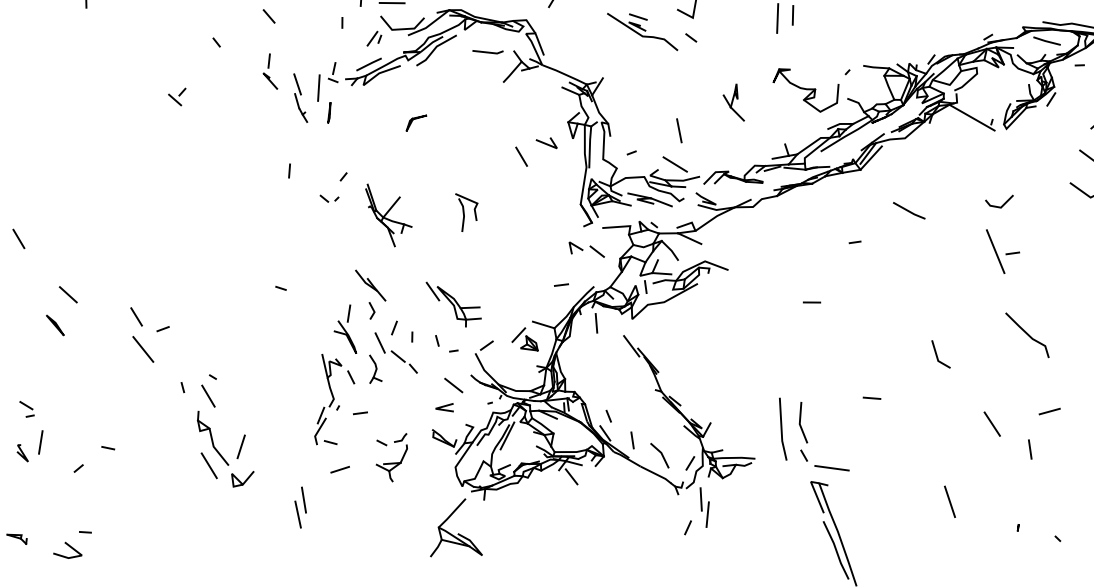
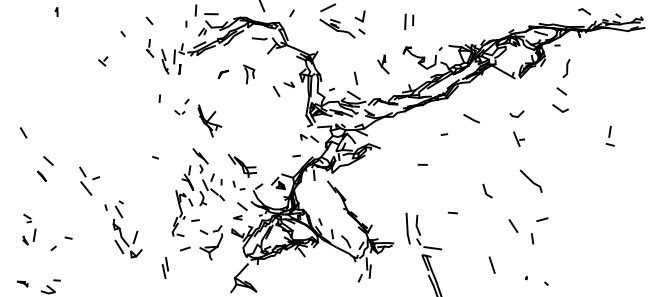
part: (467, 212) -> (249, 74), moved
part: (1004, 250) -> (519, 138), size x0.62
part: (392, 456) -> (211, 242), size x1.43

